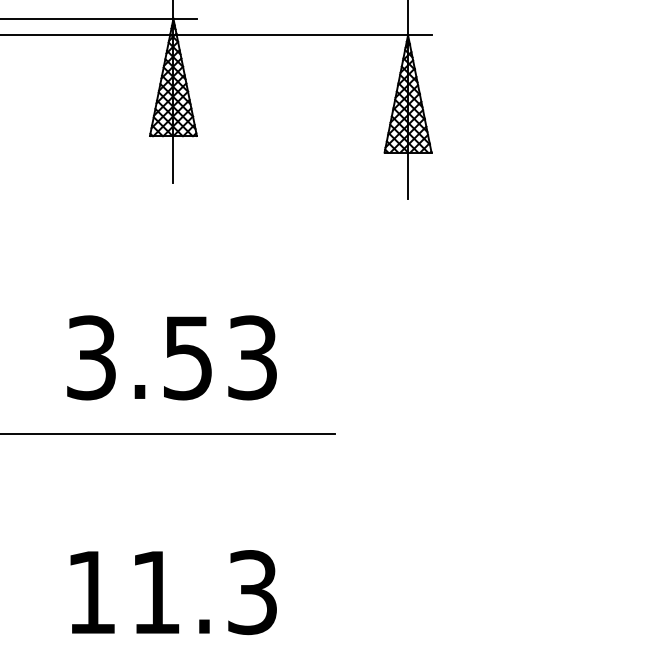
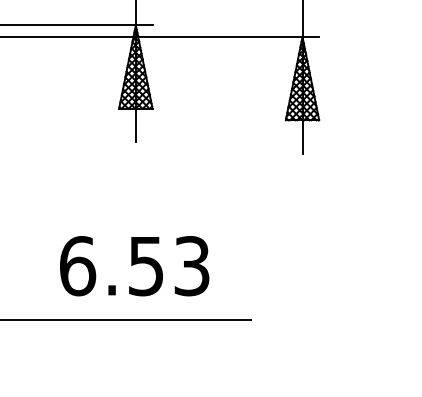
text: (91, 357) -> (77, 265), 3.53 -> 6.53

